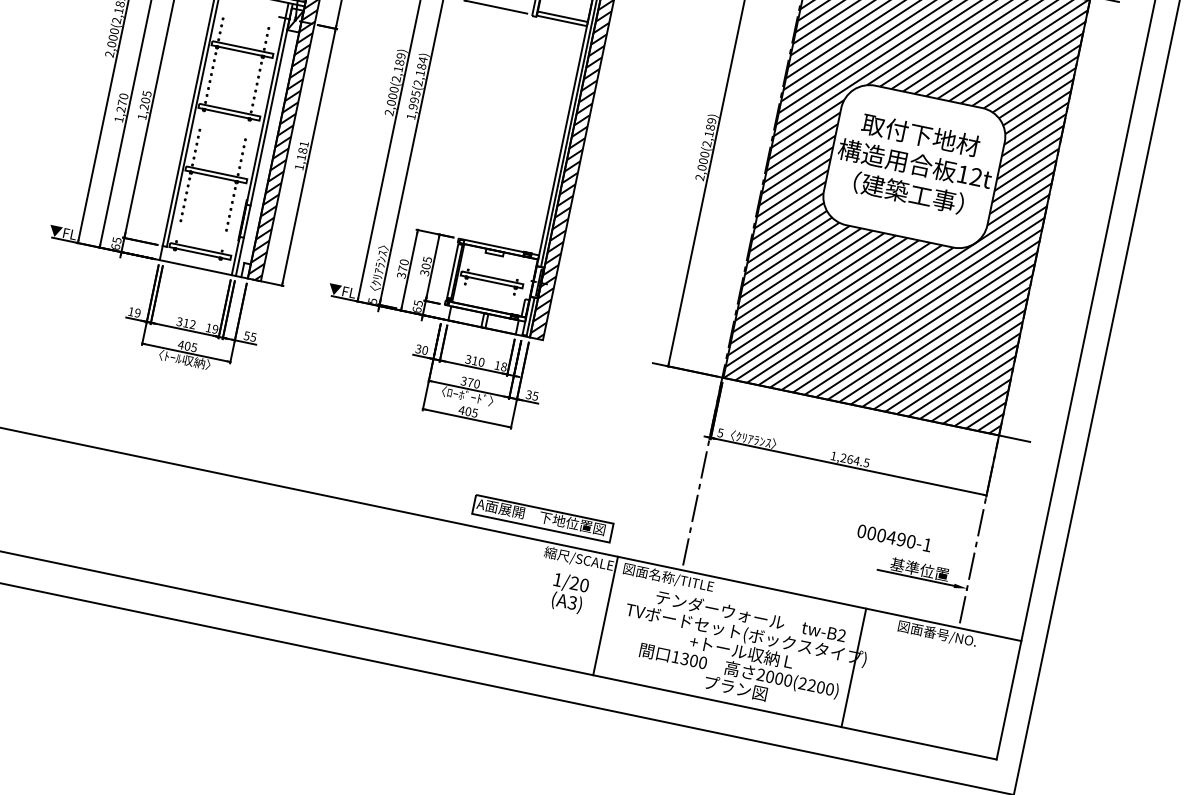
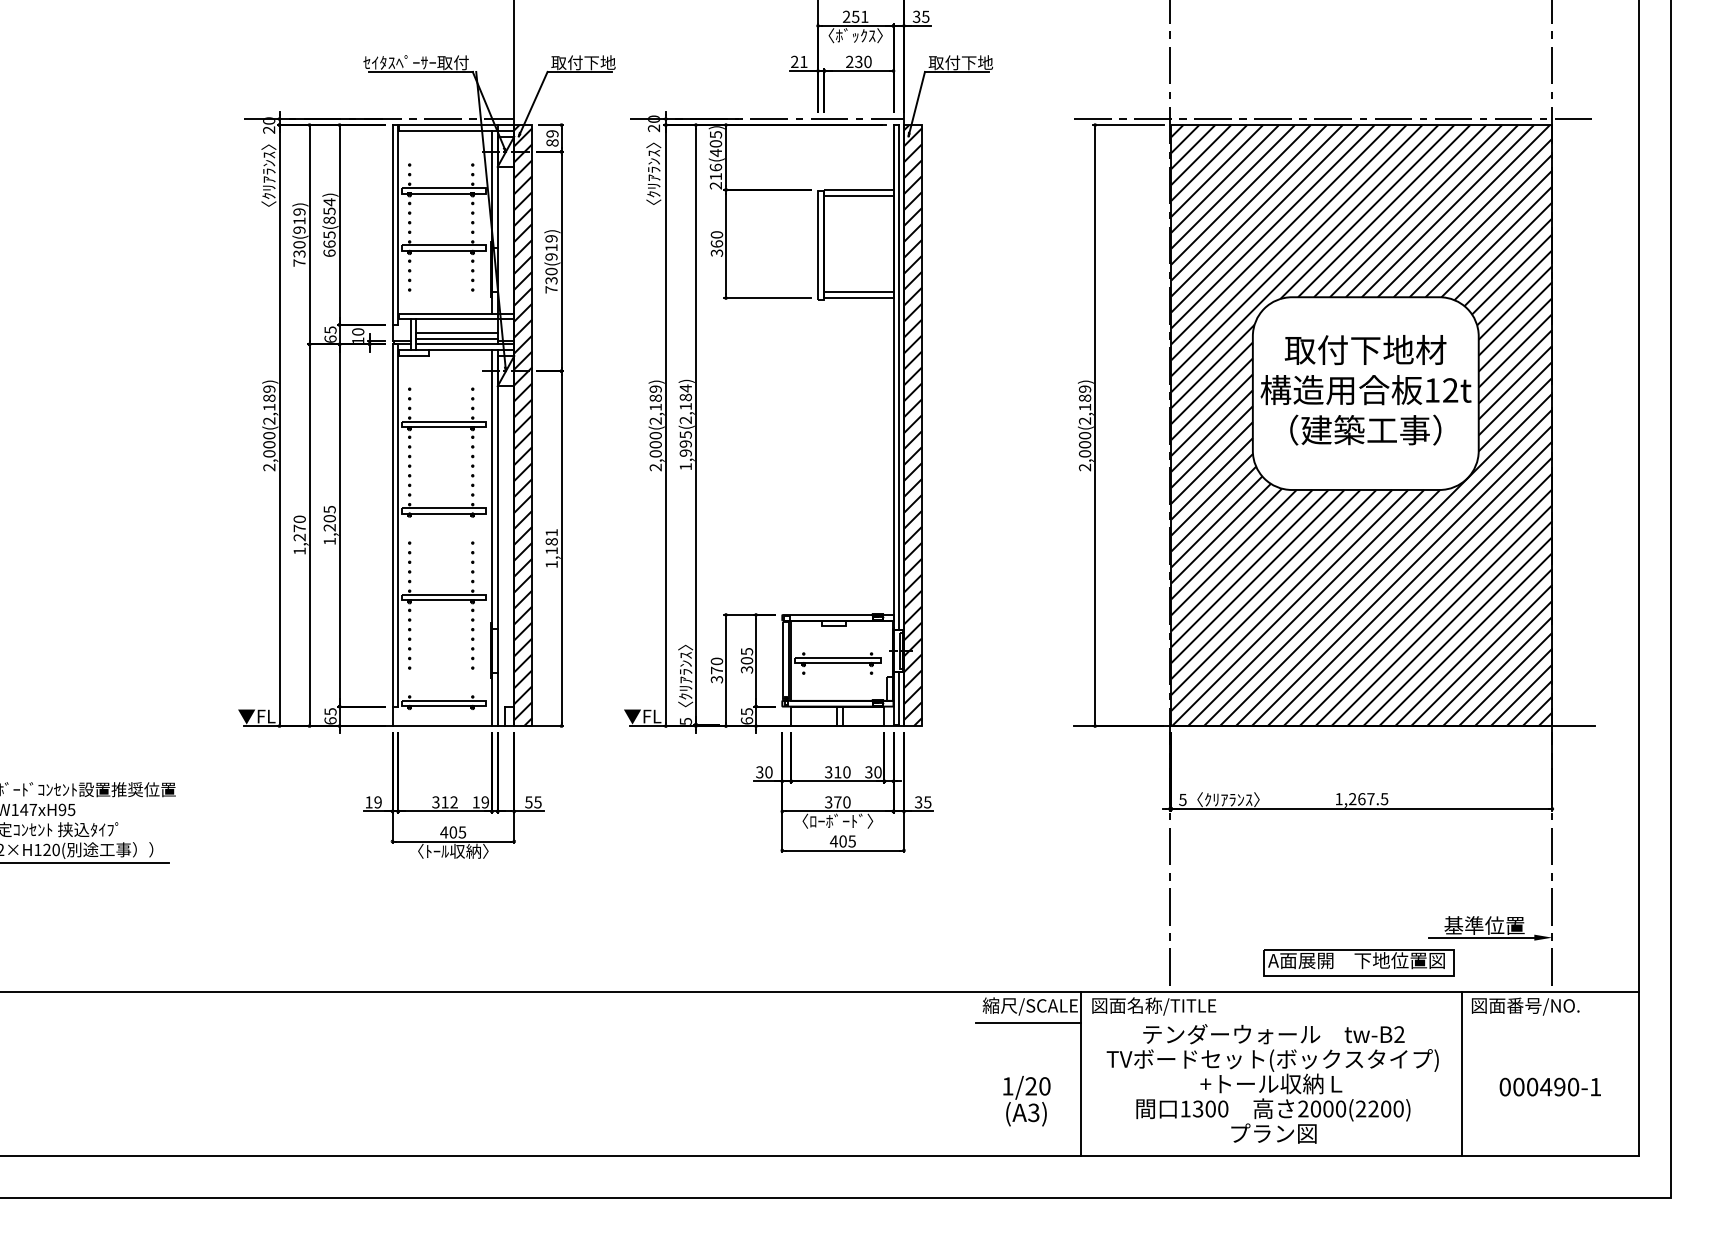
text: (500, 366) -> (873, 772), 18 -> 30
text: (856, 461) -> (1370, 799), 1,264.5 -> 1,267.5
part: (542, 518) -> (1358, 962), moved
text: (894, 537) -> (1549, 1086), moved
line: (575, 571) -> (1028, 1023), added
text: (568, 593) -> (1026, 1101), moved
line: (854, 667) -> (1462, 1073), moved

